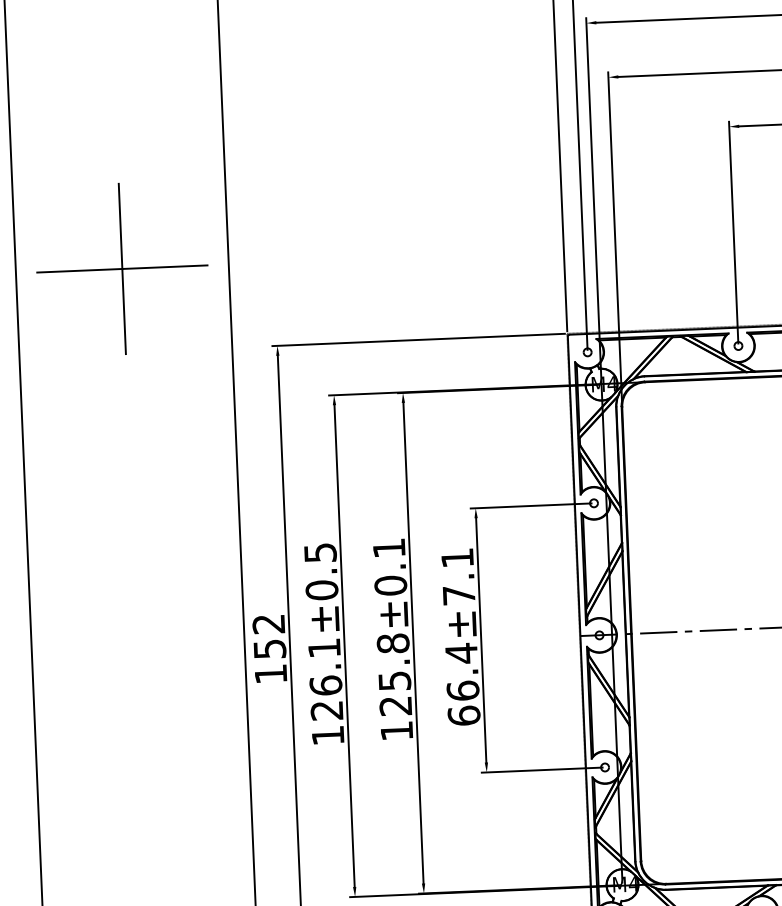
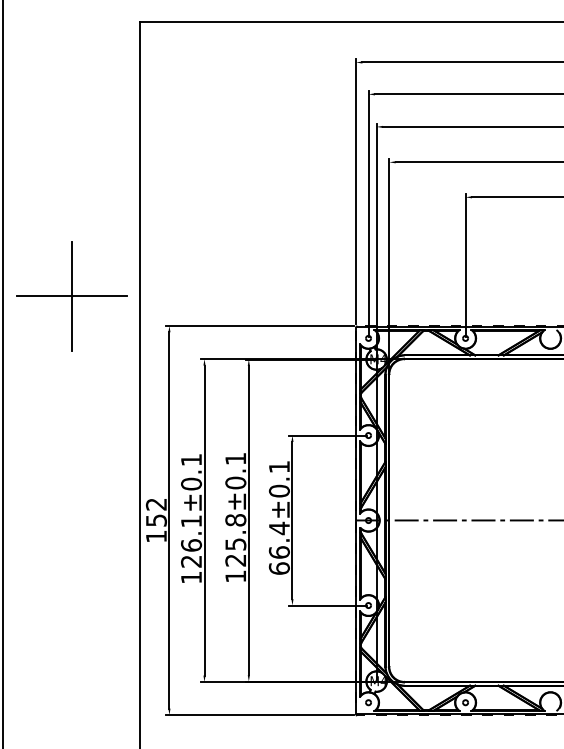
part: (121, 269) -> (71, 296), moved
text: (320, 553) -> (191, 460), 126.1±0.5 -> 126.1±0.1
text: (457, 594) -> (278, 490), 66.4±7.1 -> 66.4±0.1

